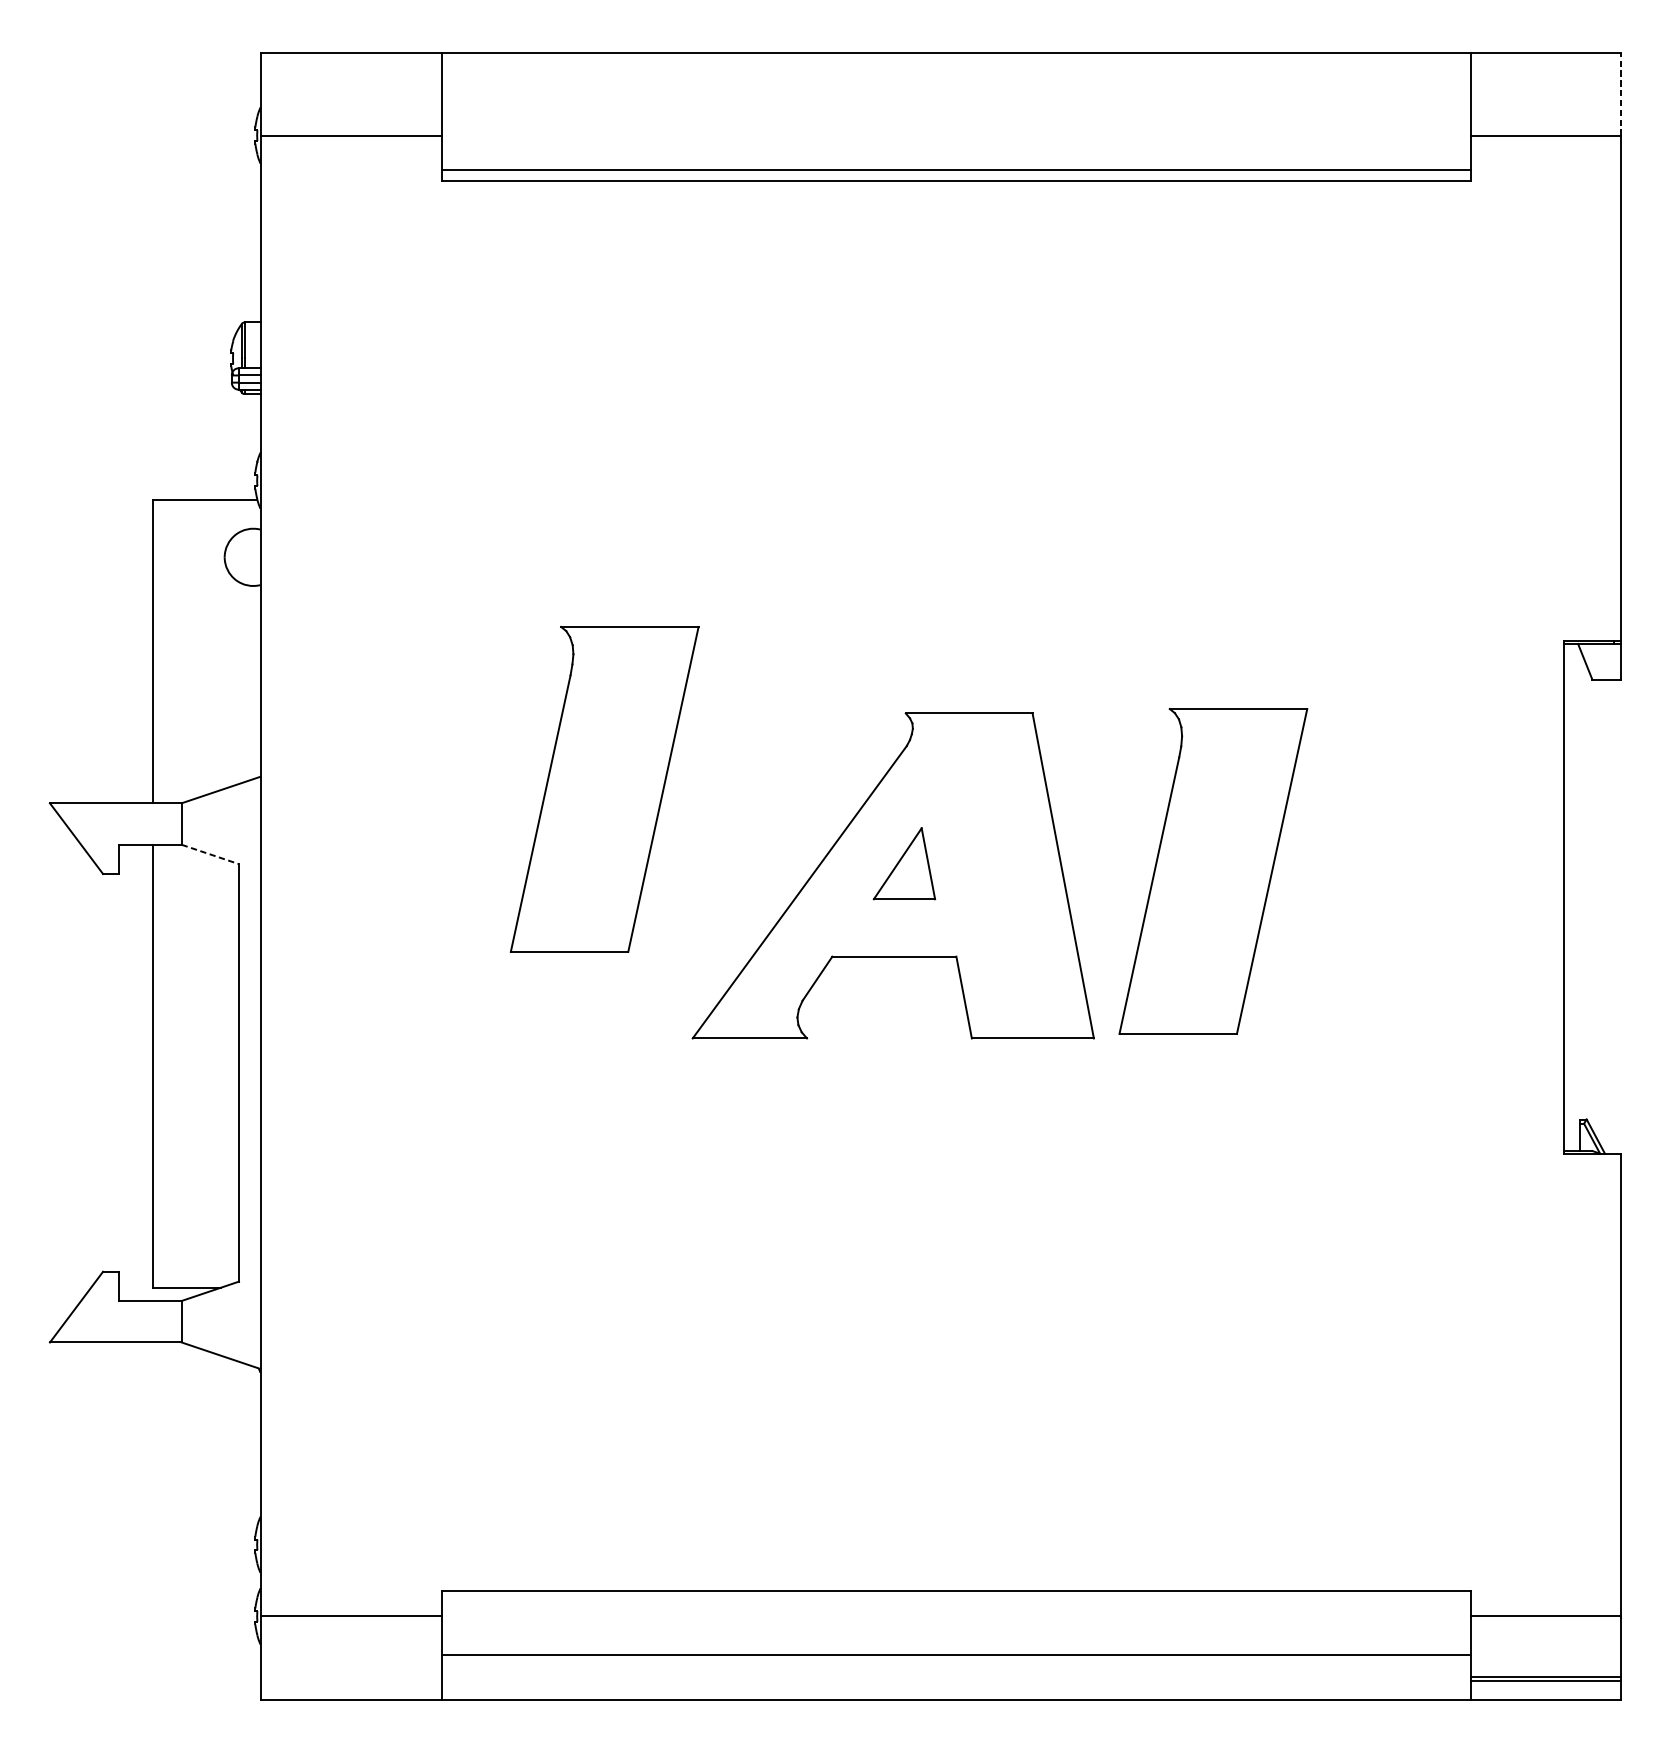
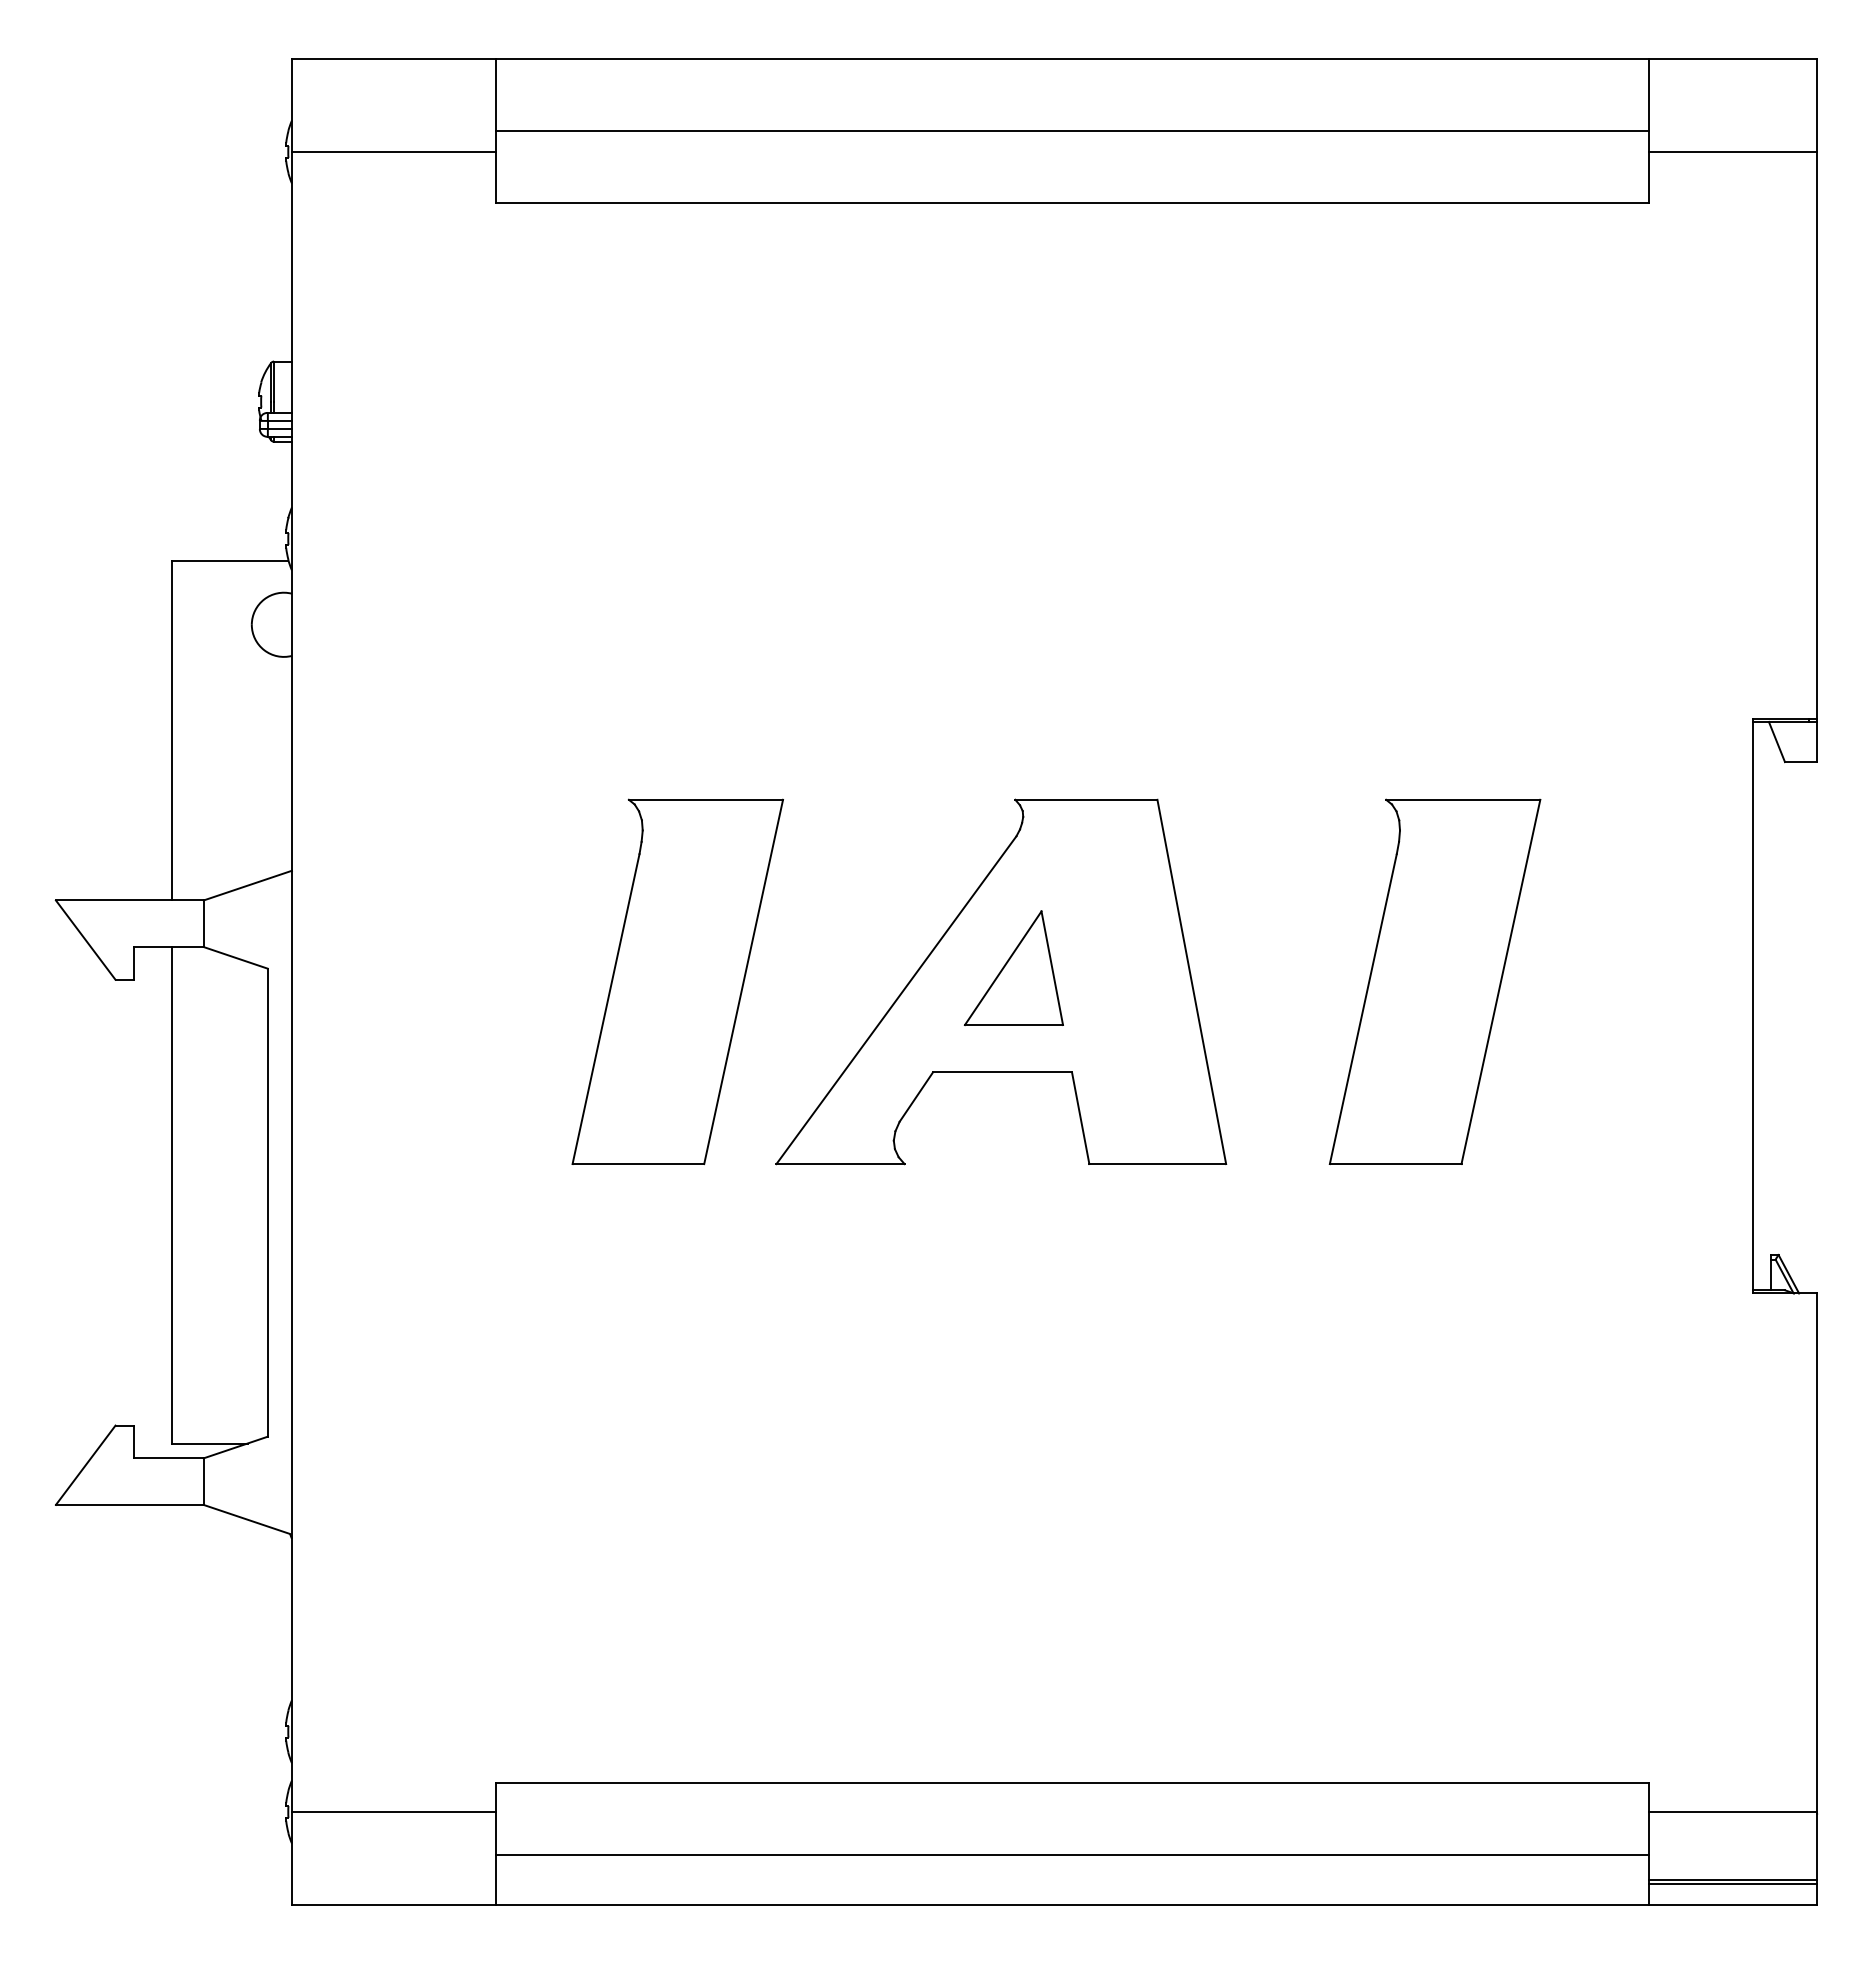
line: (1621, 94) -> (1817, 105), dashed -> solid
line: (955, 169) -> (1071, 131), moved
part: (604, 789) -> (677, 981), moved
line: (210, 854) -> (235, 957), dashed -> solid
part: (904, 863) -> (1013, 968), size x1.43
part: (1212, 871) -> (1434, 981), moved

